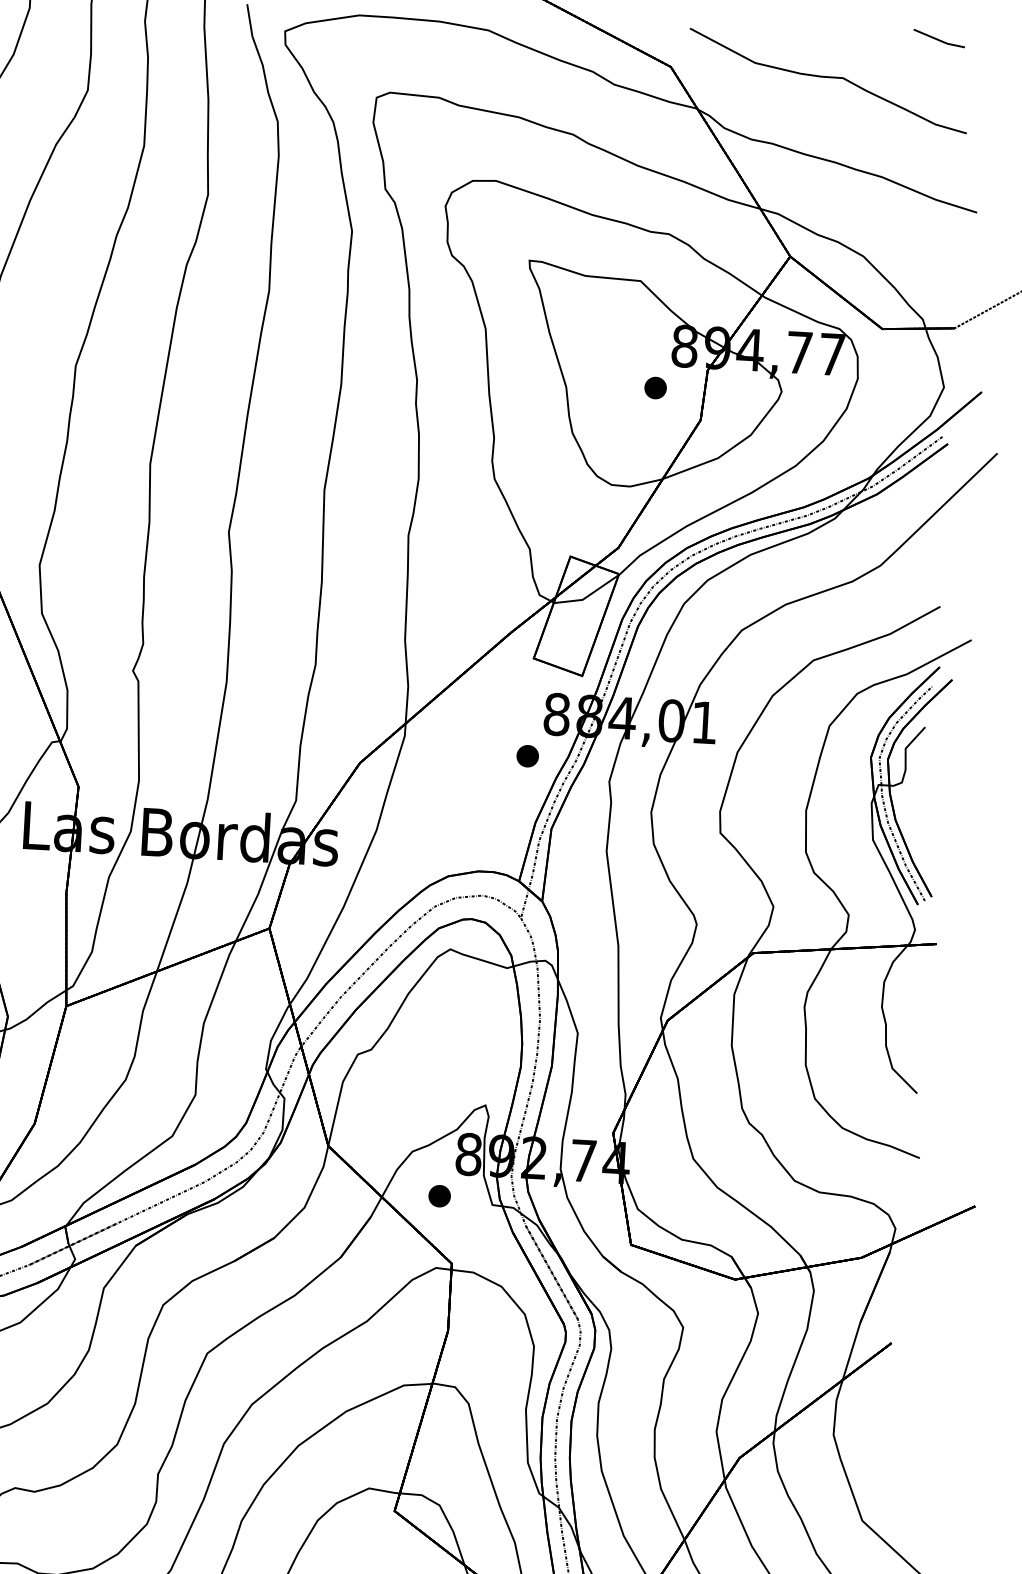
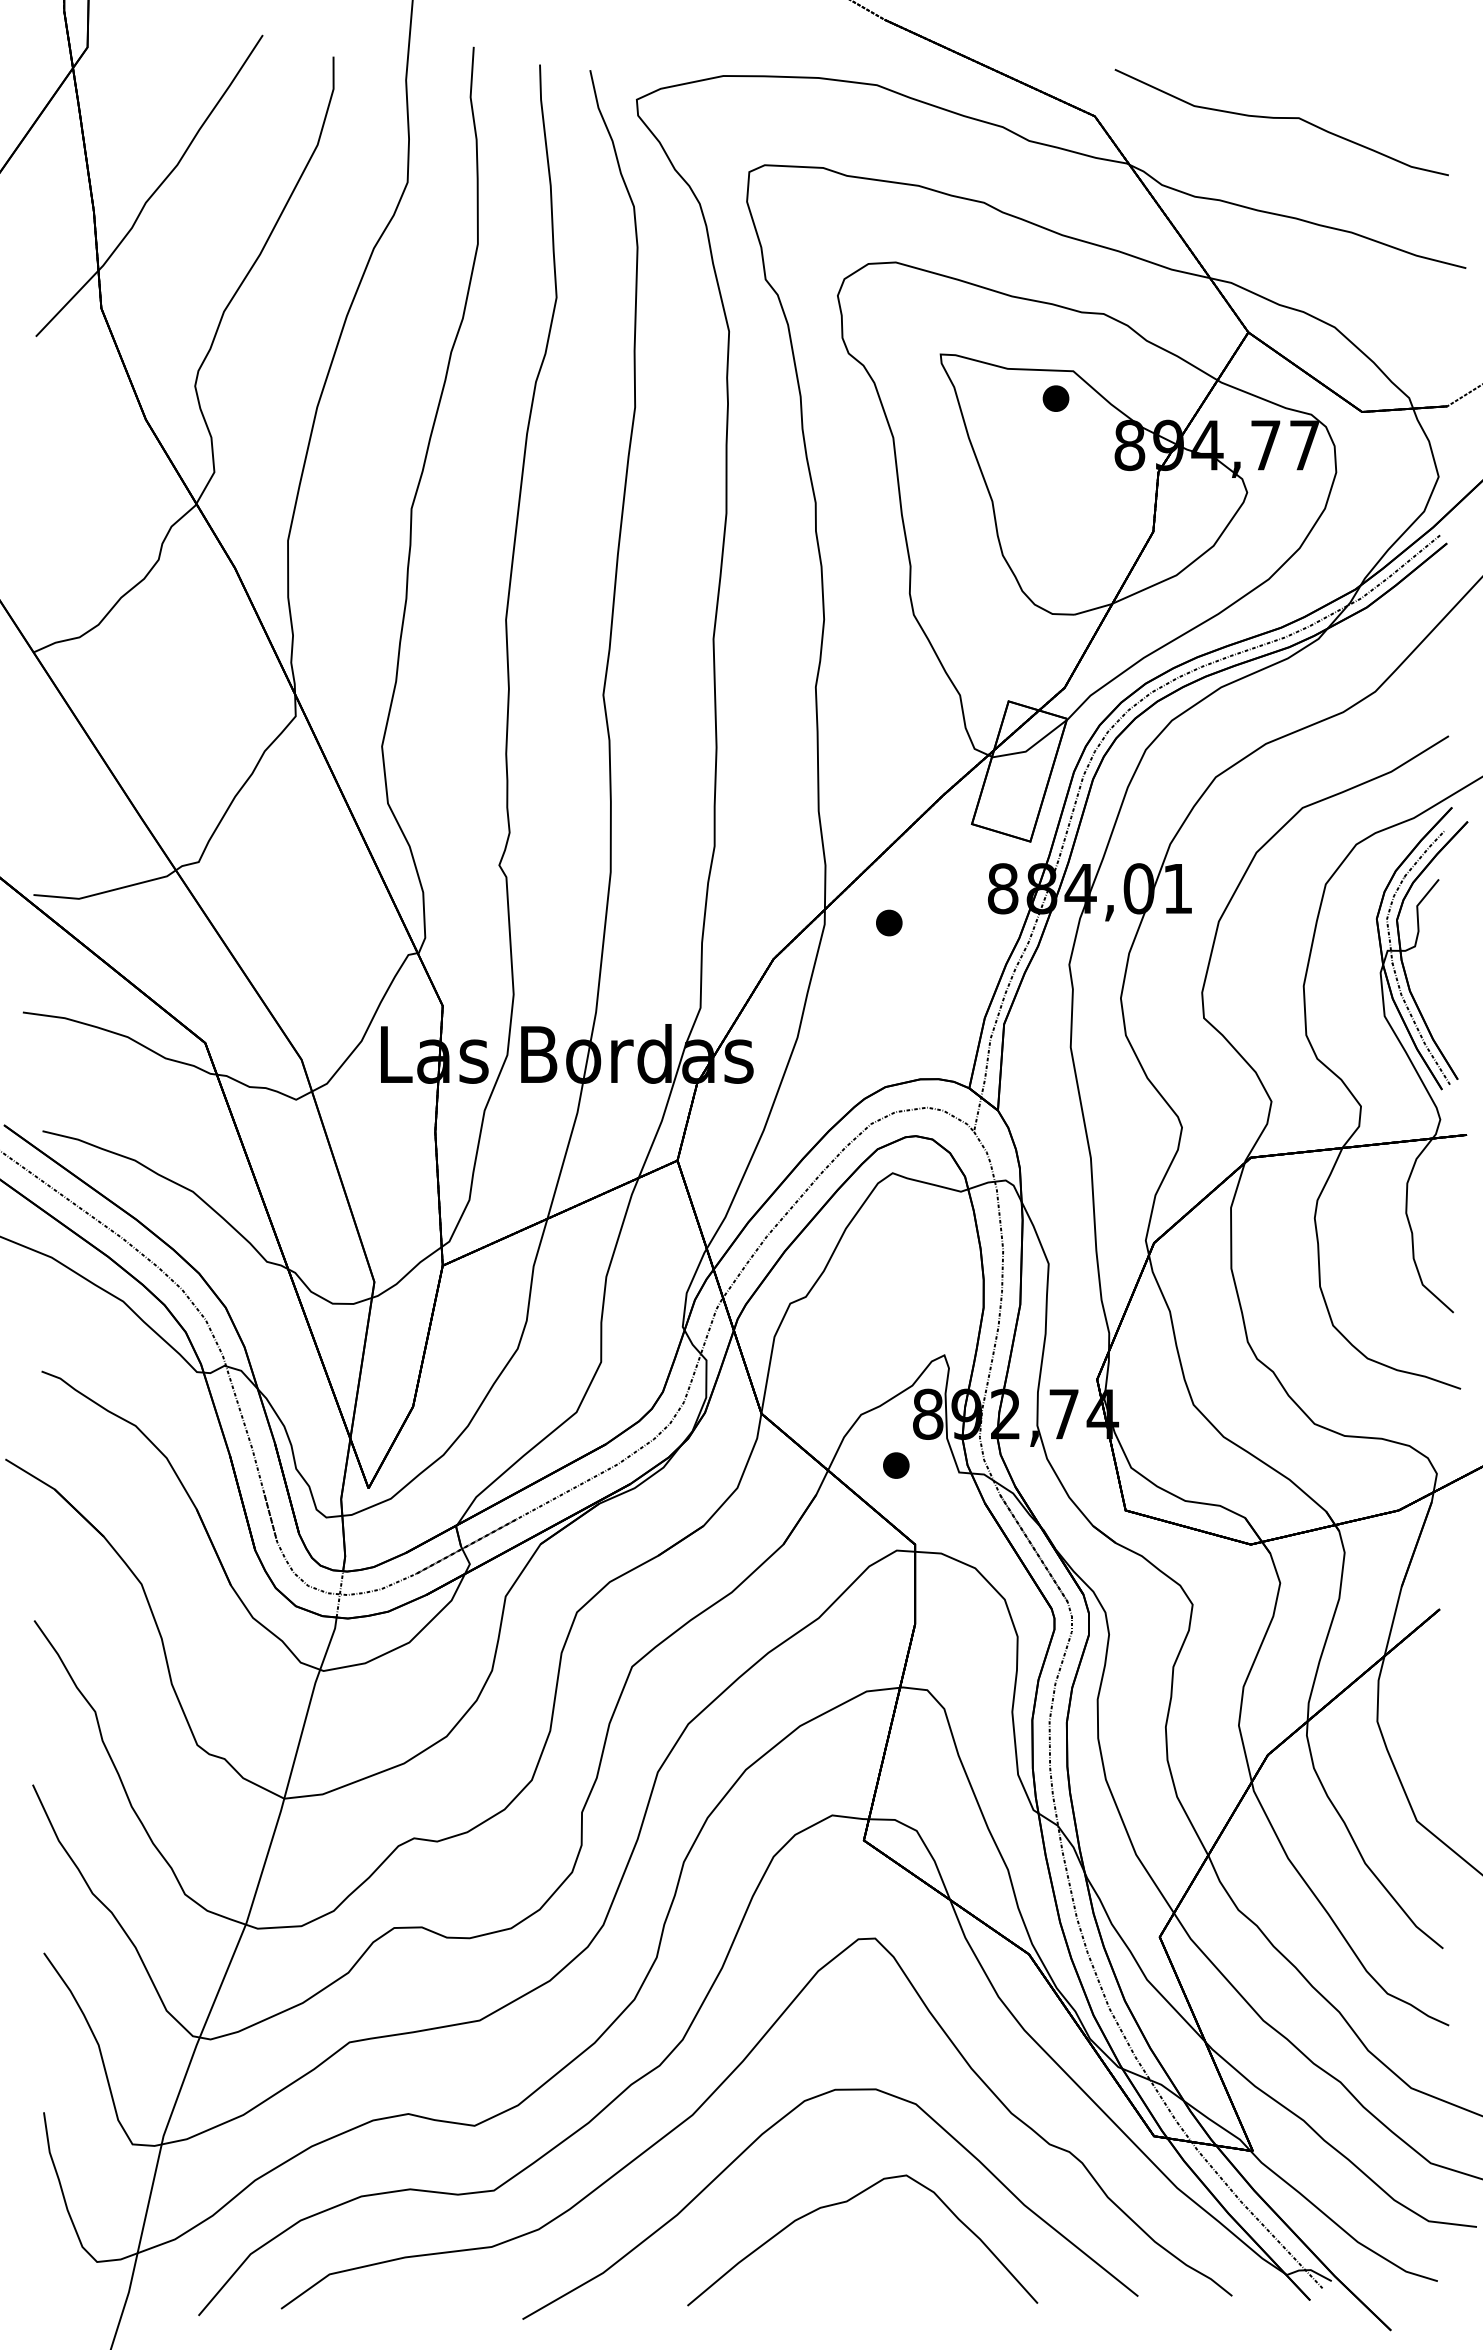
line: (938, 38) -> (1409, 65), removed
part: (655, 387) -> (1055, 398), moved
part: (527, 755) -> (889, 922), moved

